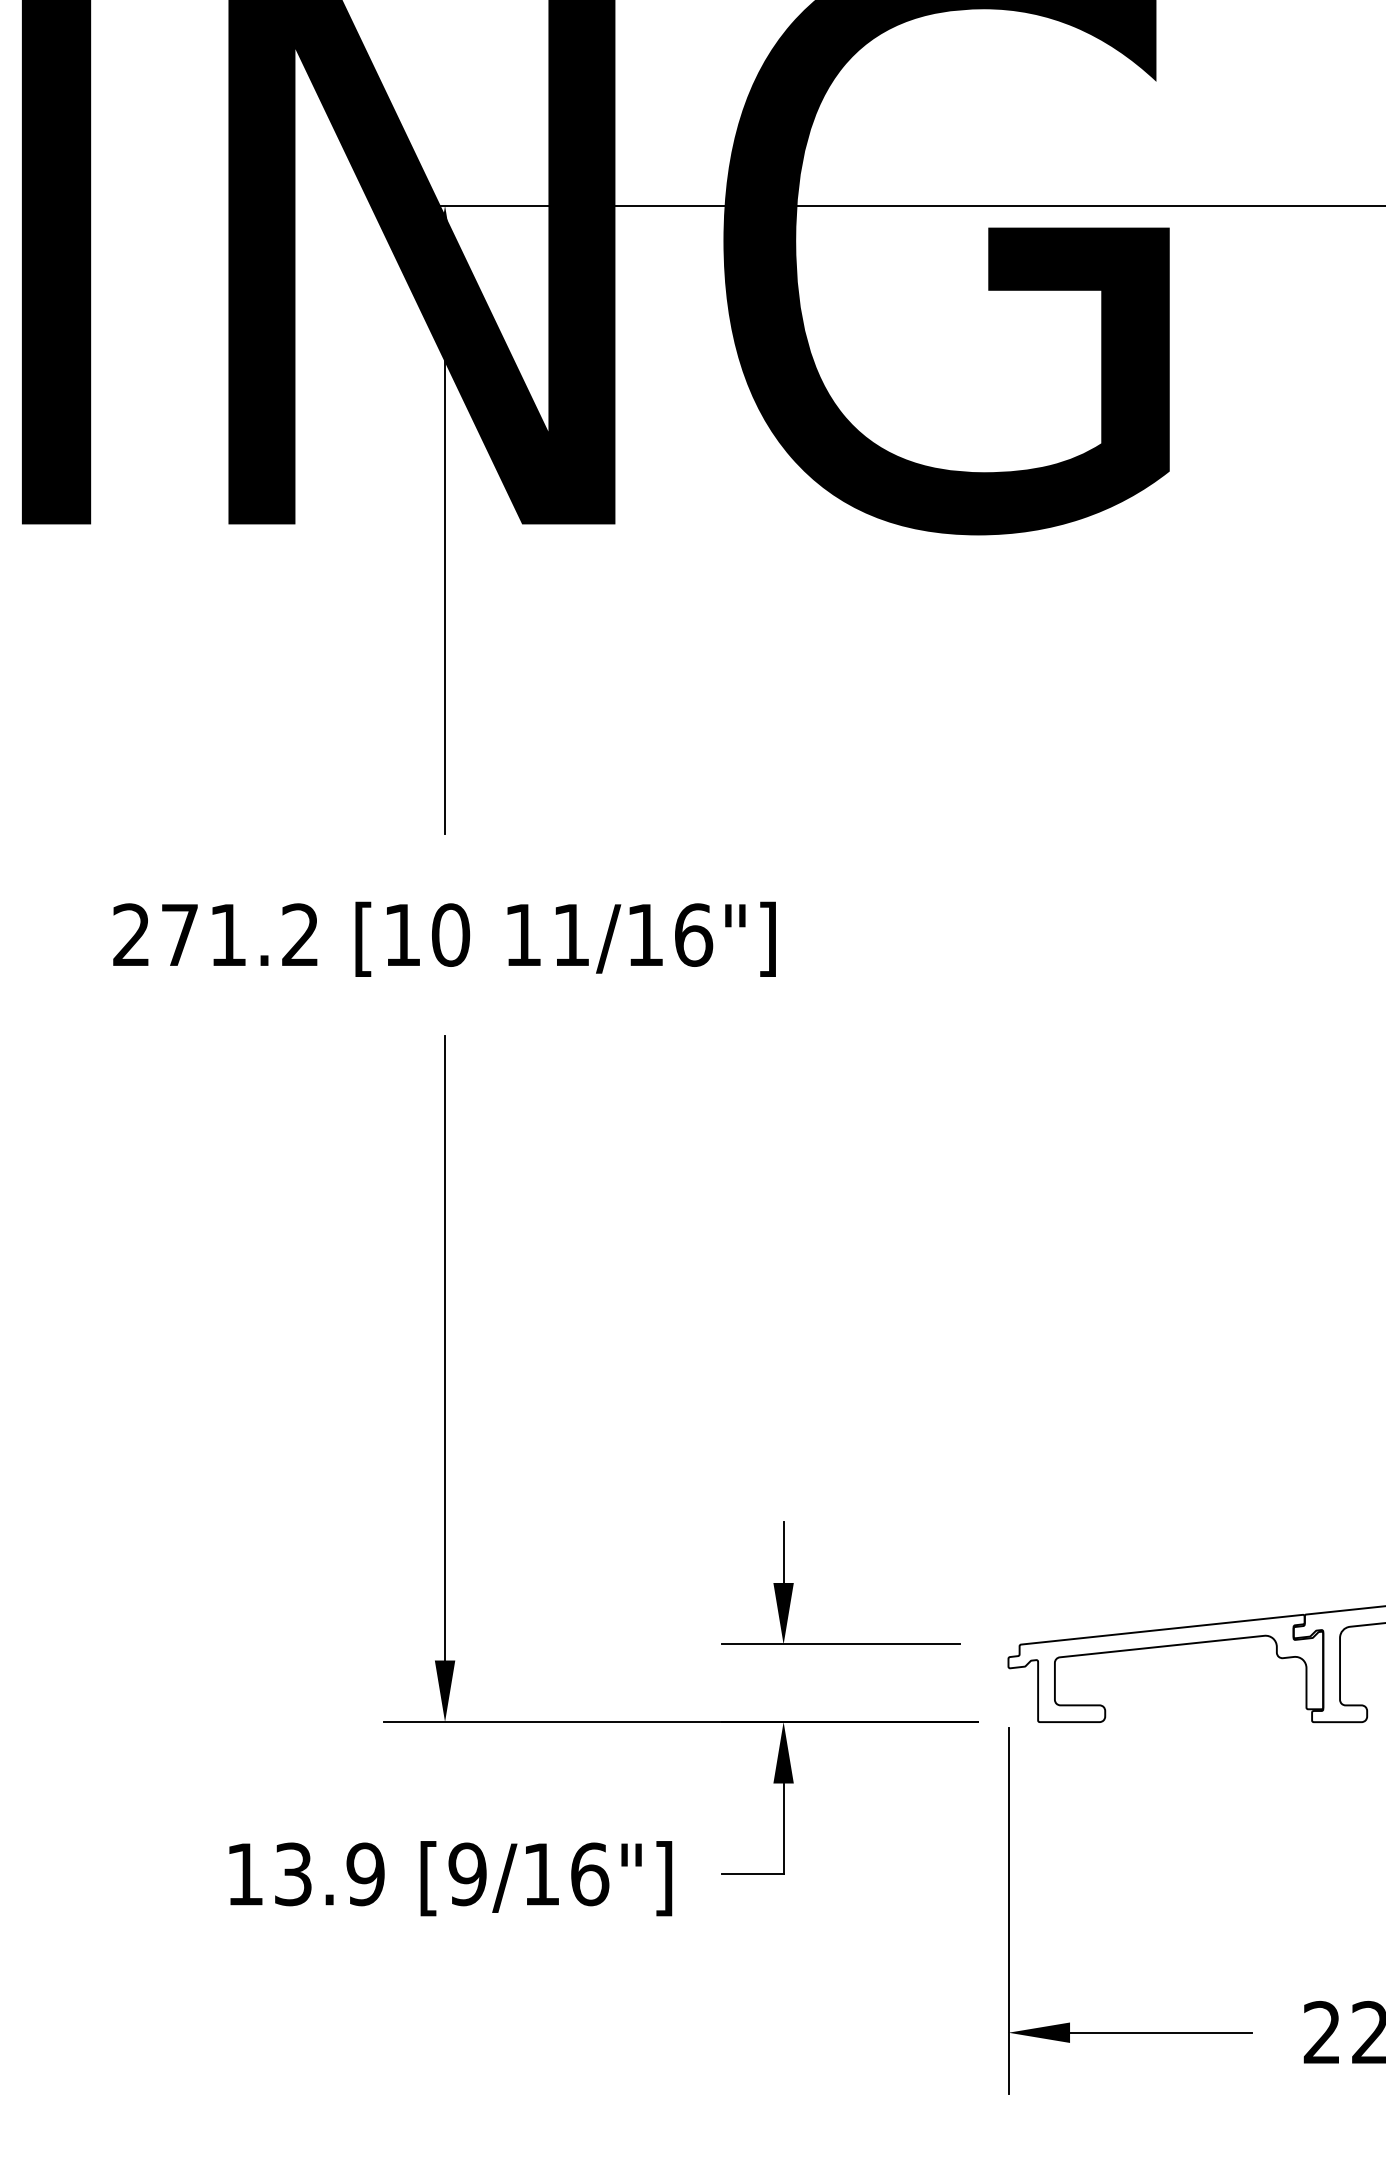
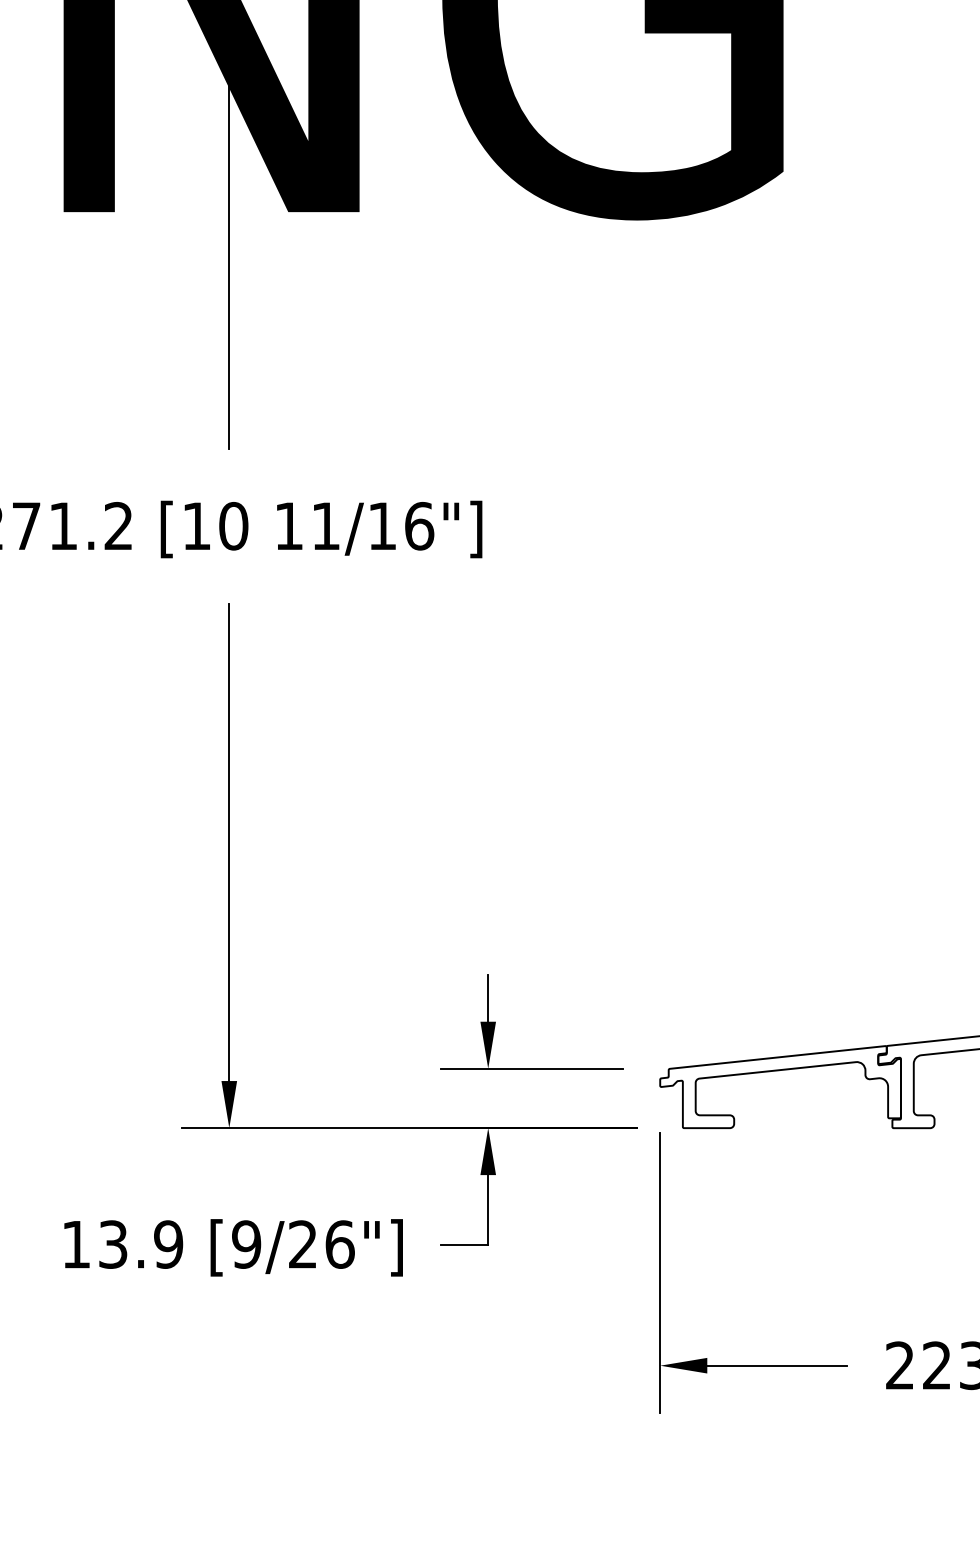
text: (540, 1873) -> (302, 1243), [9/16"] -> [9/26"]

